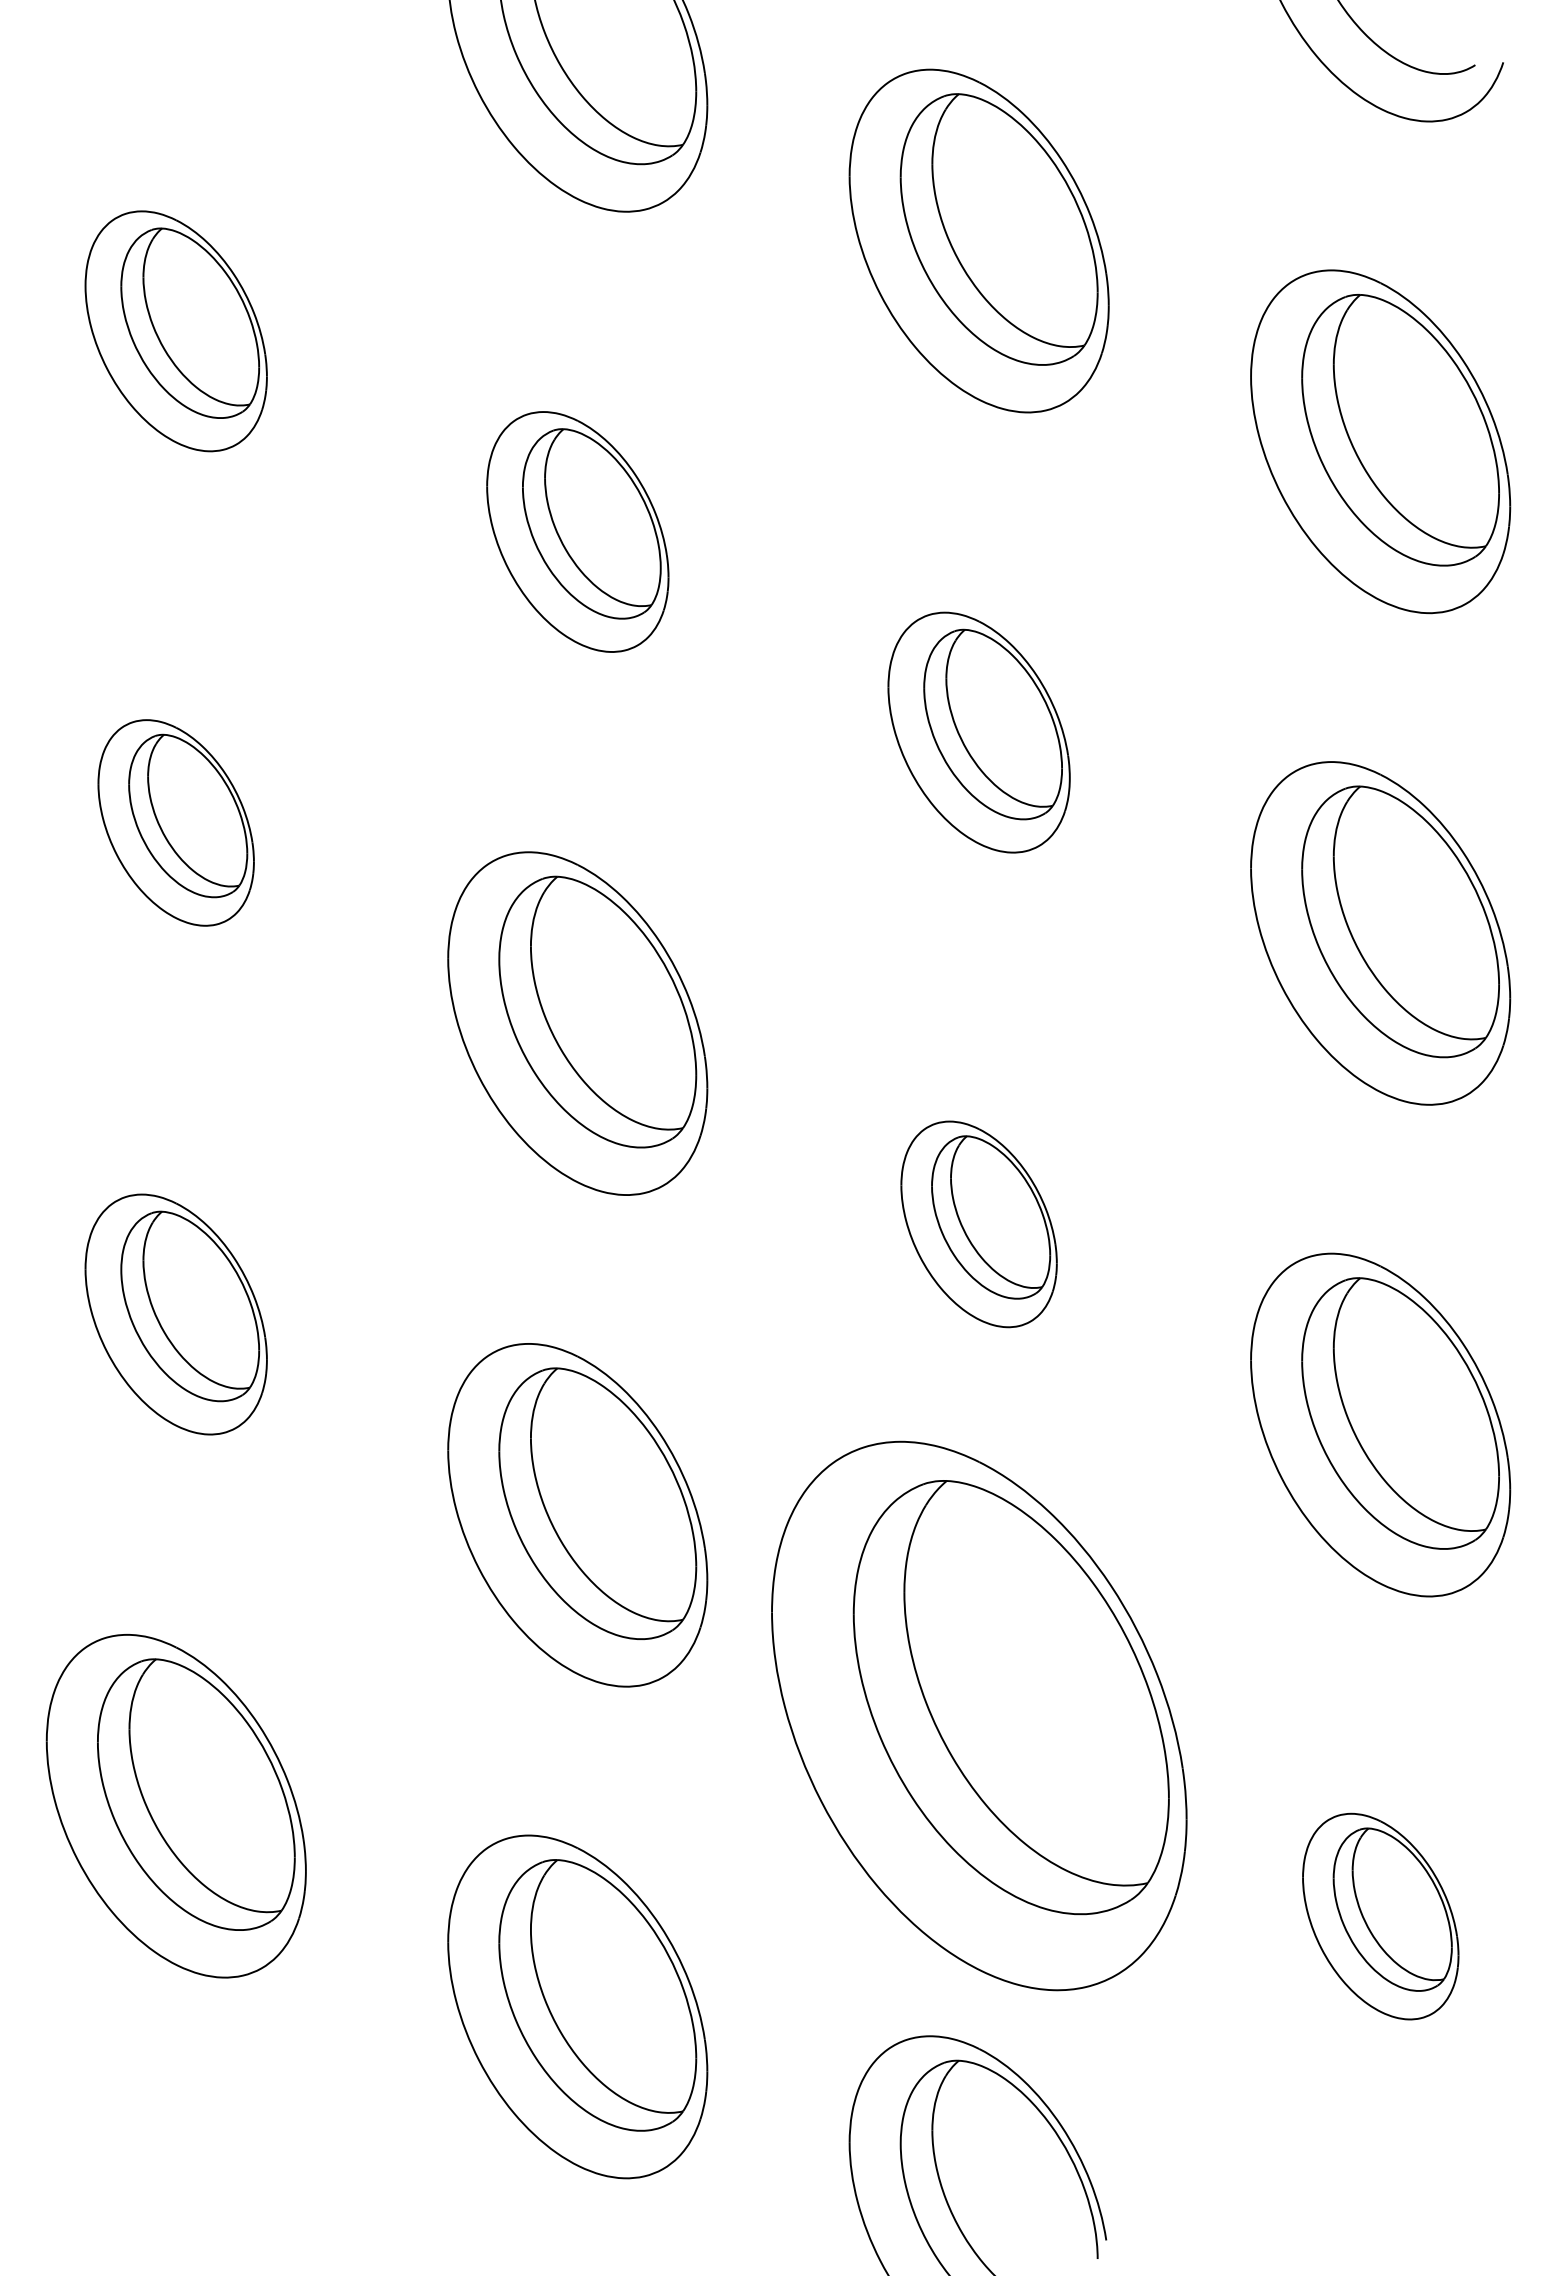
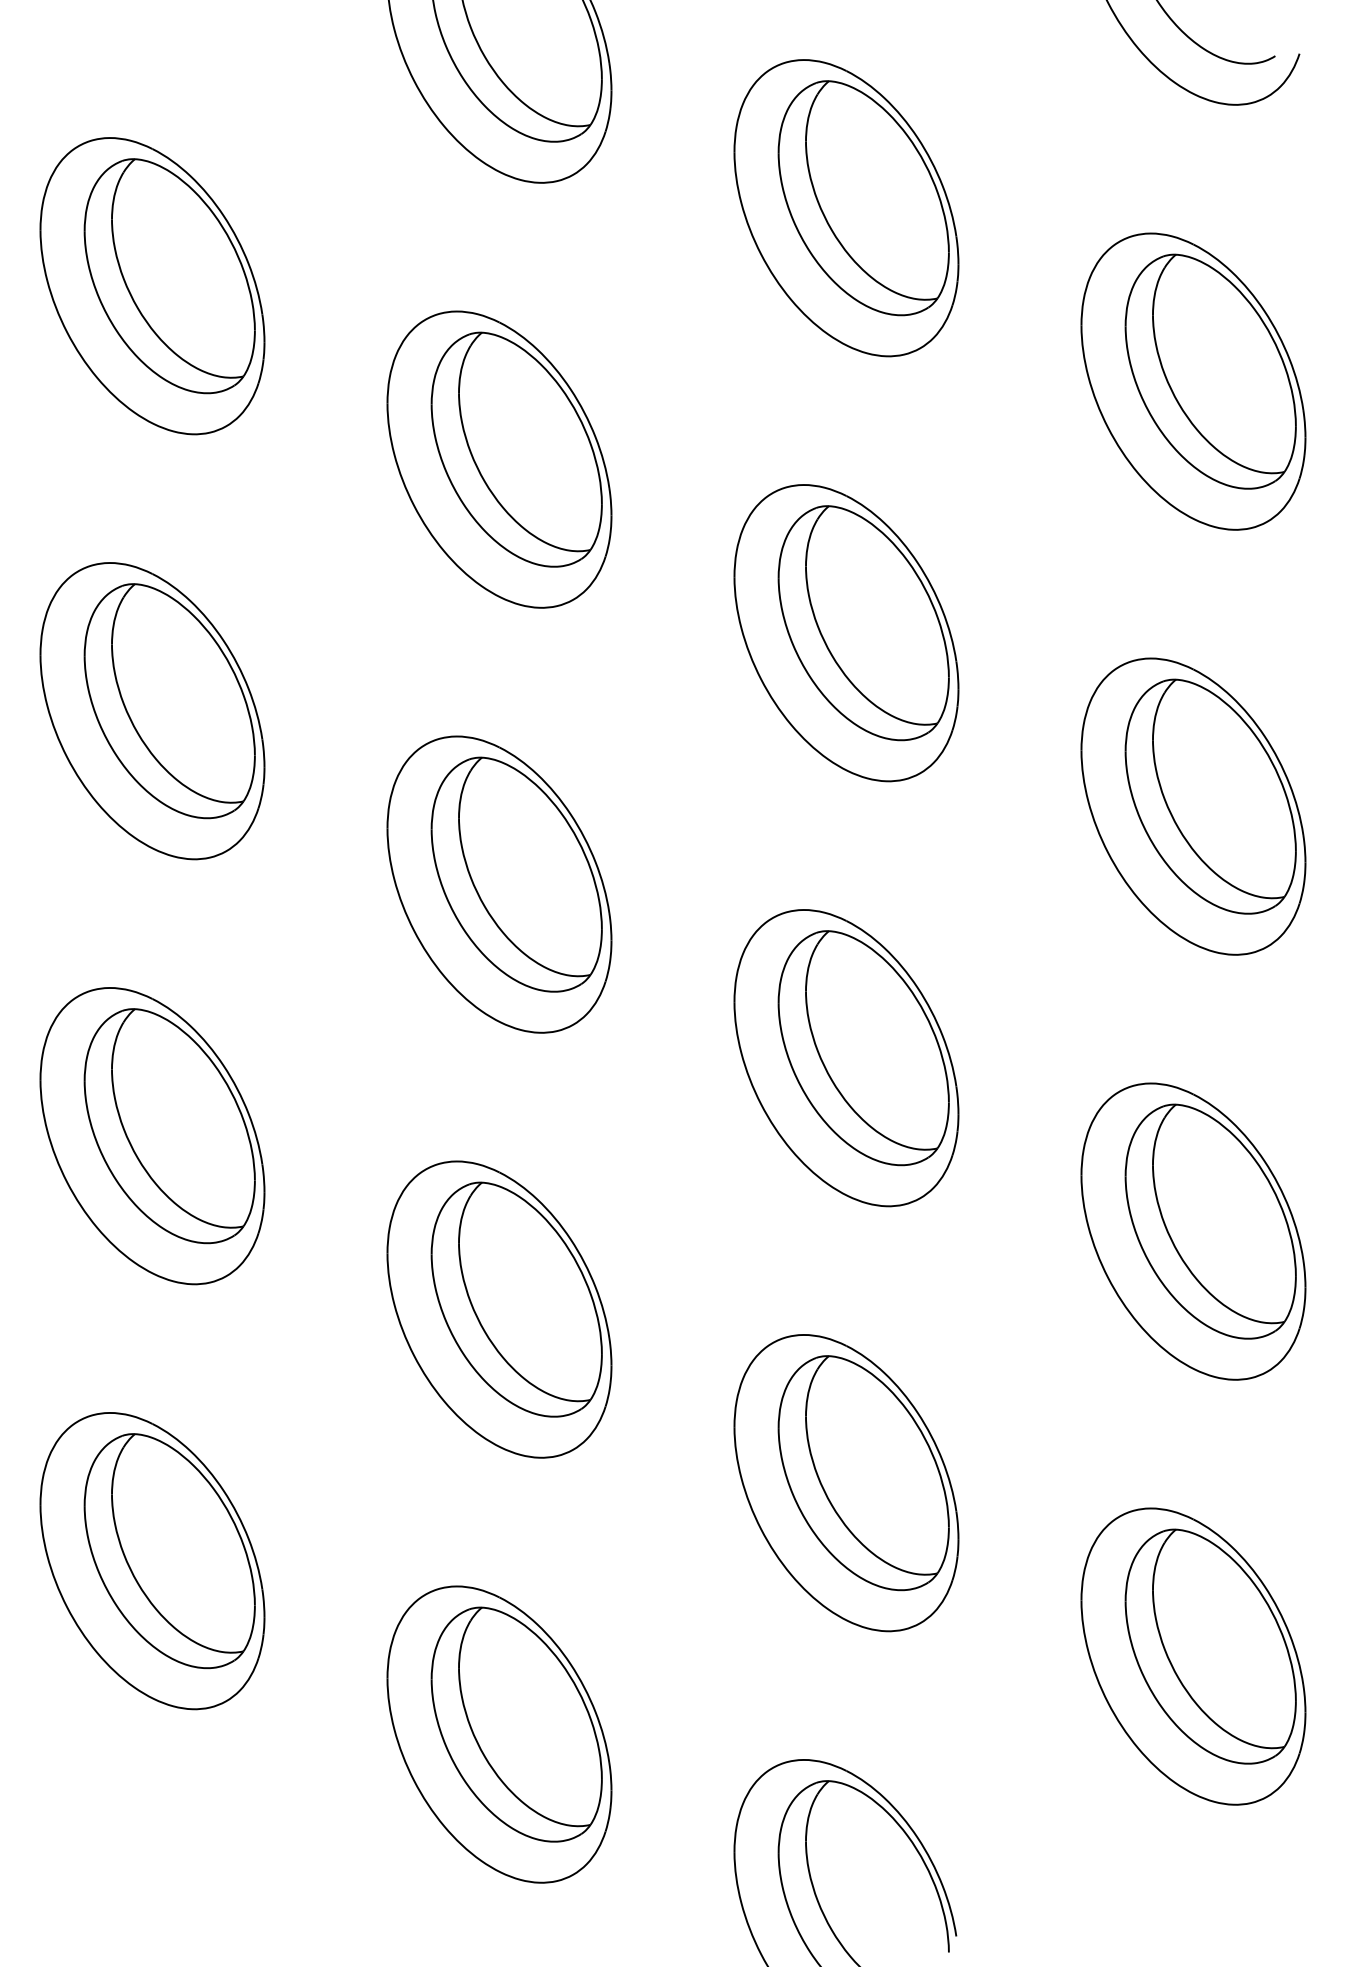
part: (175, 331) -> (151, 286), size x1.43
part: (577, 531) -> (499, 459), size x1.43
part: (978, 732) -> (845, 632), size x1.43
part: (175, 822) -> (151, 710), size x1.67
part: (978, 1224) -> (845, 1058), size x1.67
part: (175, 1314) -> (151, 1136), size x1.43
part: (978, 1715) -> (845, 1482), size x0.62
part: (1380, 1916) -> (1193, 1656), size x1.67

